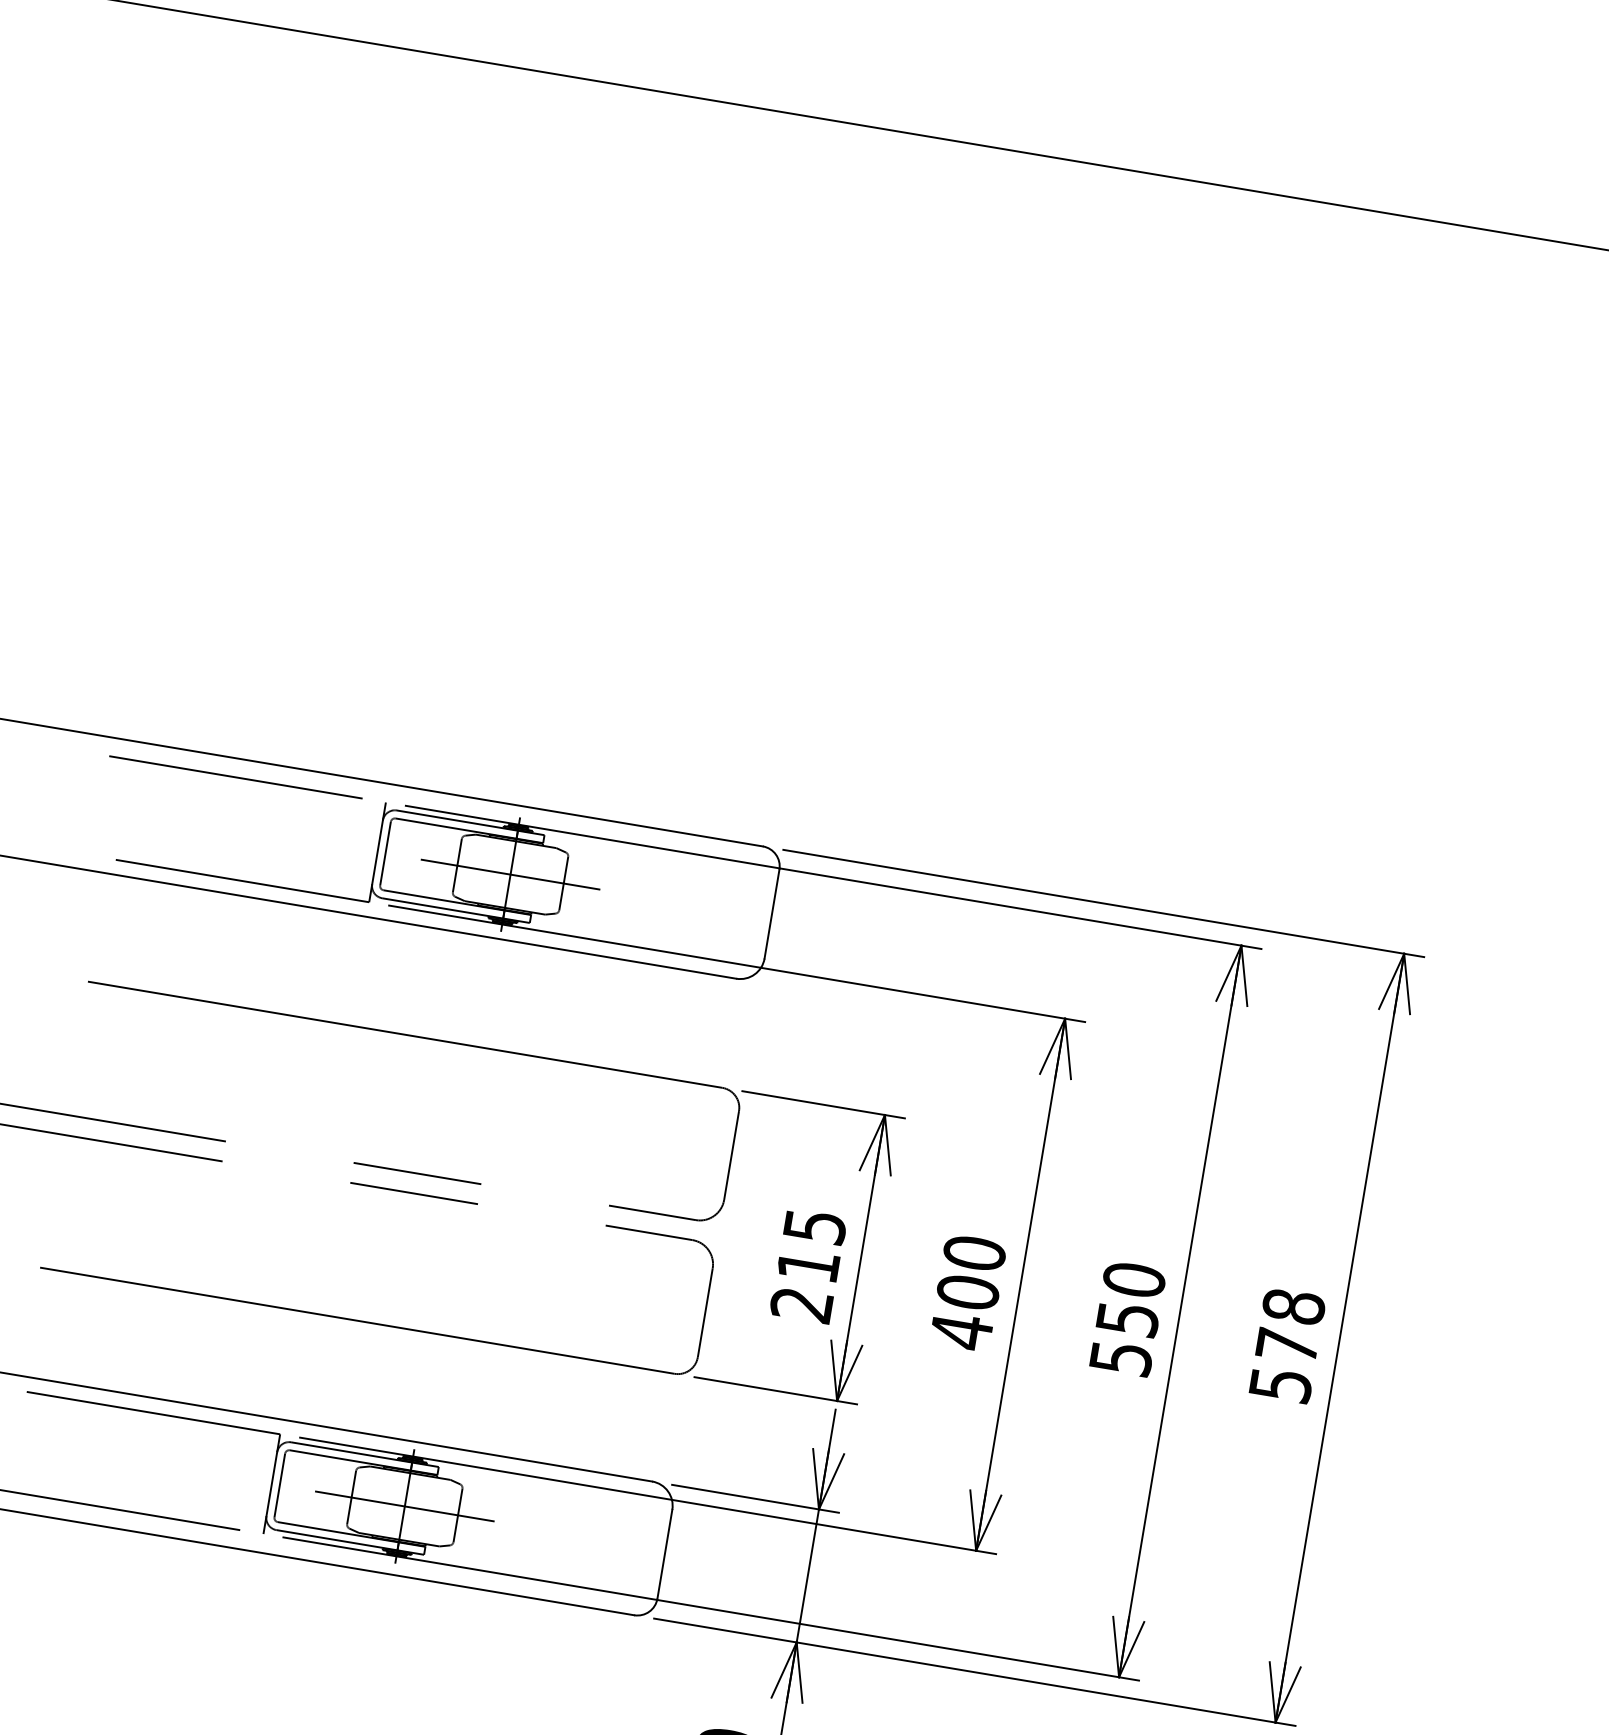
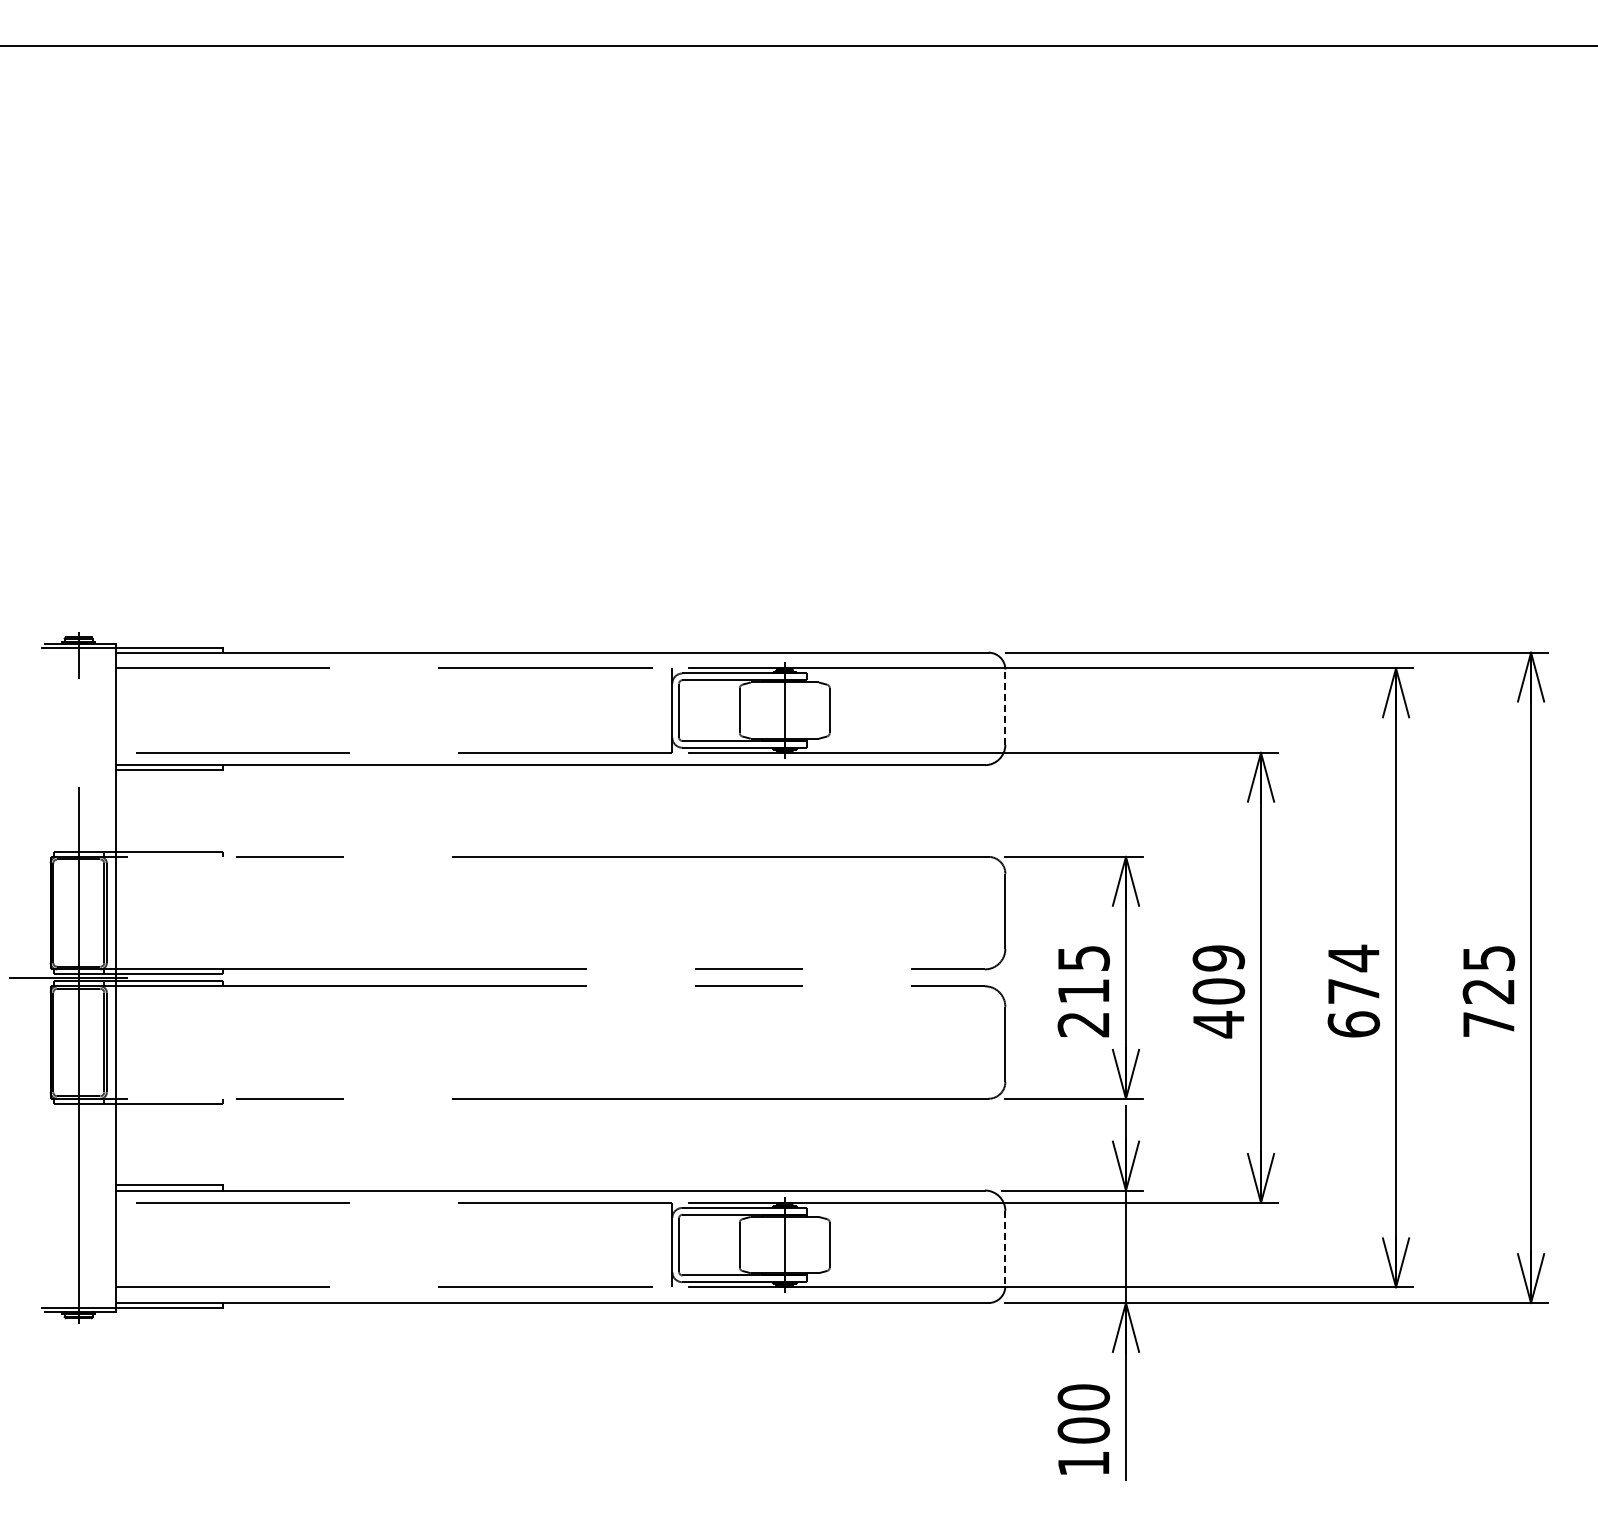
line: (510, 874) -> (784, 710), removed
line: (772, 914) -> (1005, 707), solid -> dashed
text: (974, 1253) -> (1218, 958), 400 -> 409
text: (1127, 1317) -> (1353, 990), 550 -> 674
text: (1286, 1345) -> (1488, 991), 578 -> 725
line: (404, 1506) -> (784, 1245), removed
line: (665, 1554) -> (1005, 1248), solid -> dashed

